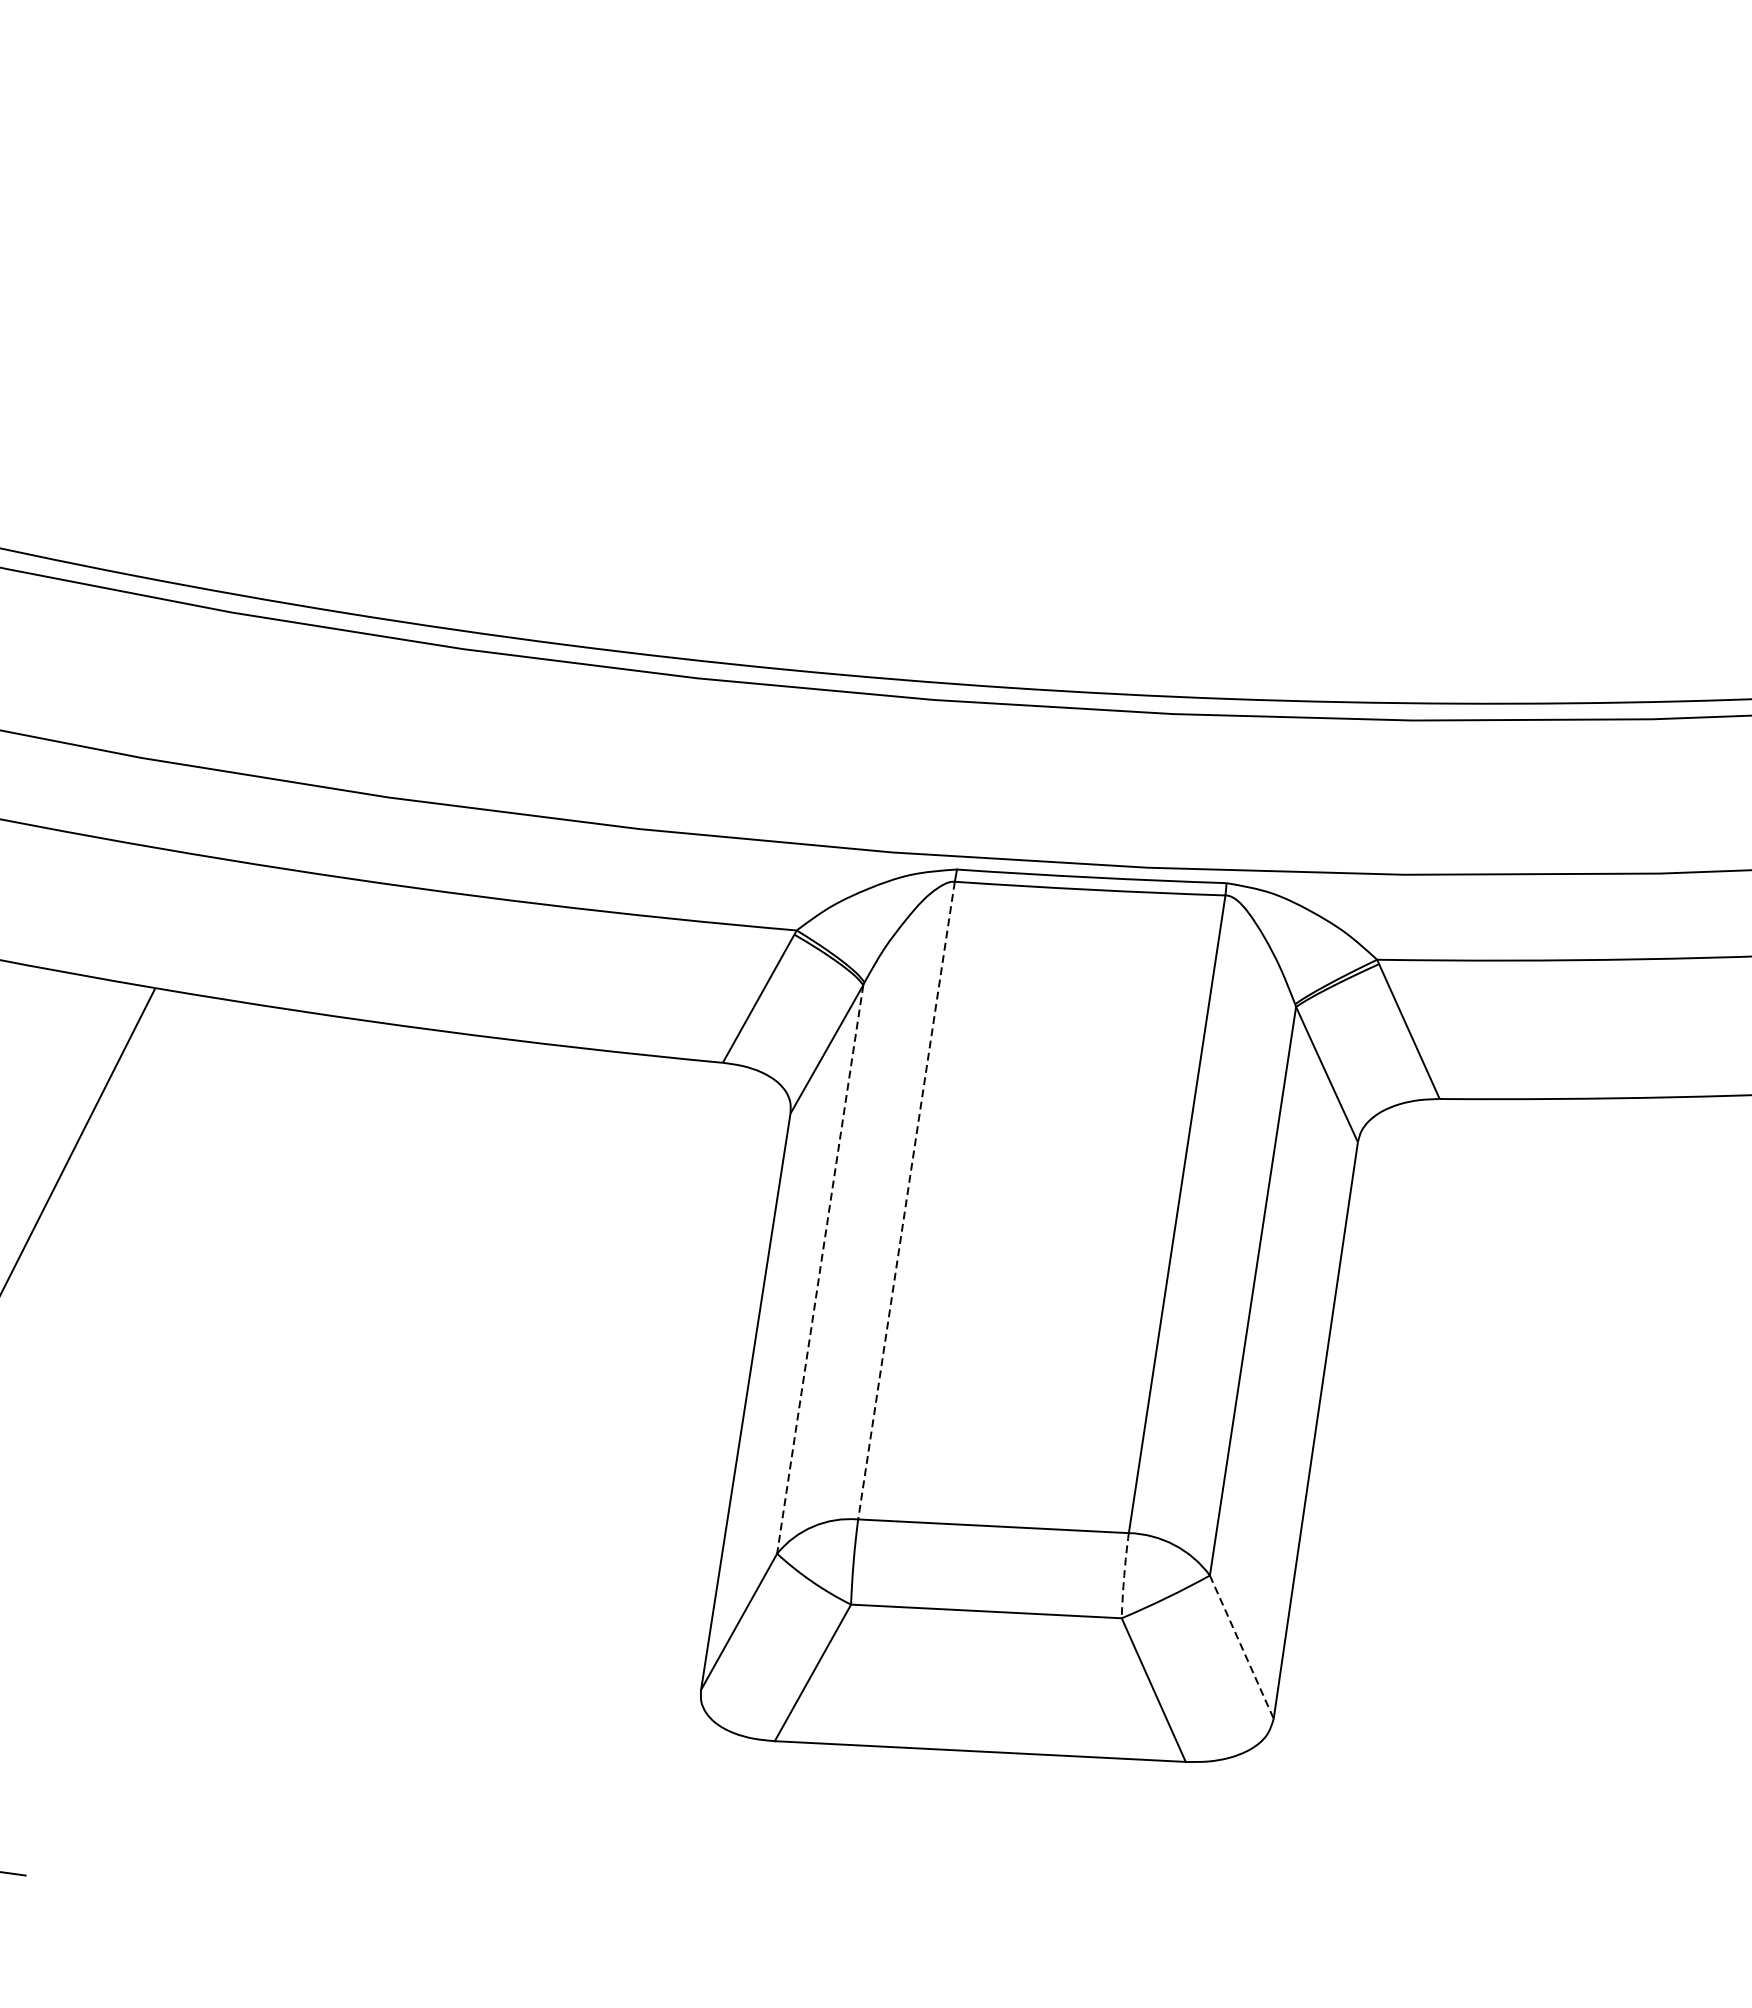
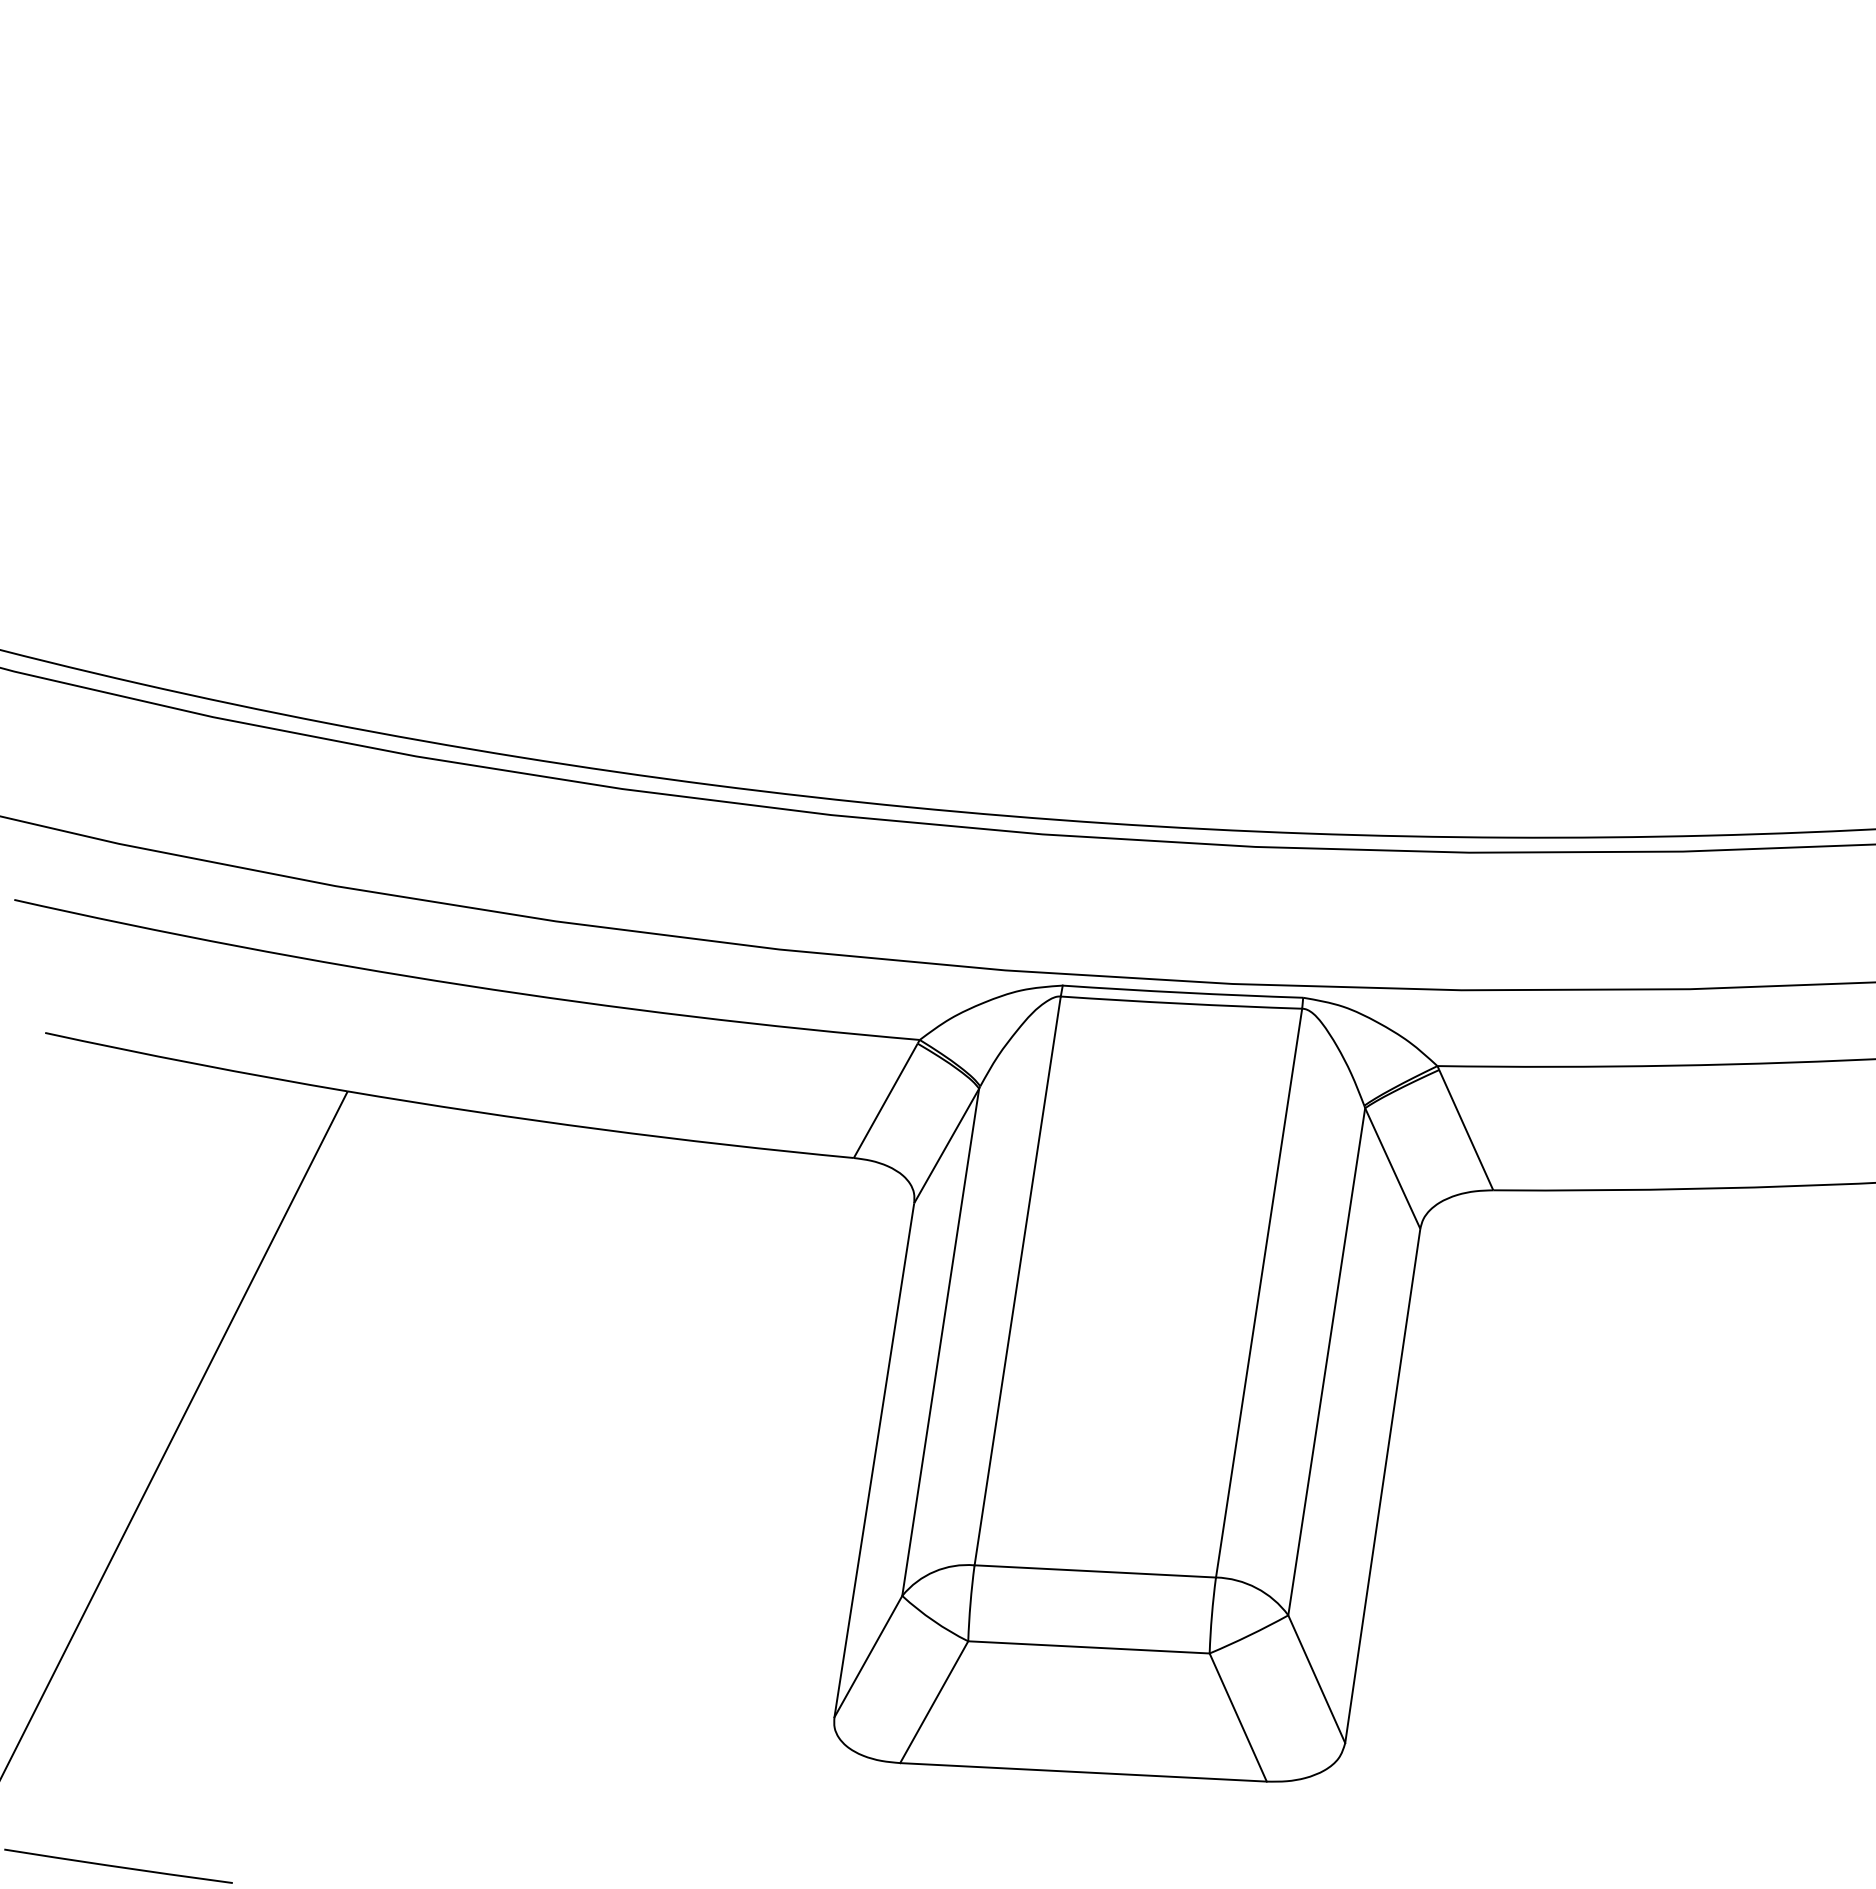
line: (906, 1200) -> (1017, 1280), dashed -> solid
line: (819, 1269) -> (940, 1342), dashed -> solid
arc: (1123, 1575) -> (1211, 1615), dashed -> solid
line: (1241, 1647) -> (1316, 1679), dashed -> solid

